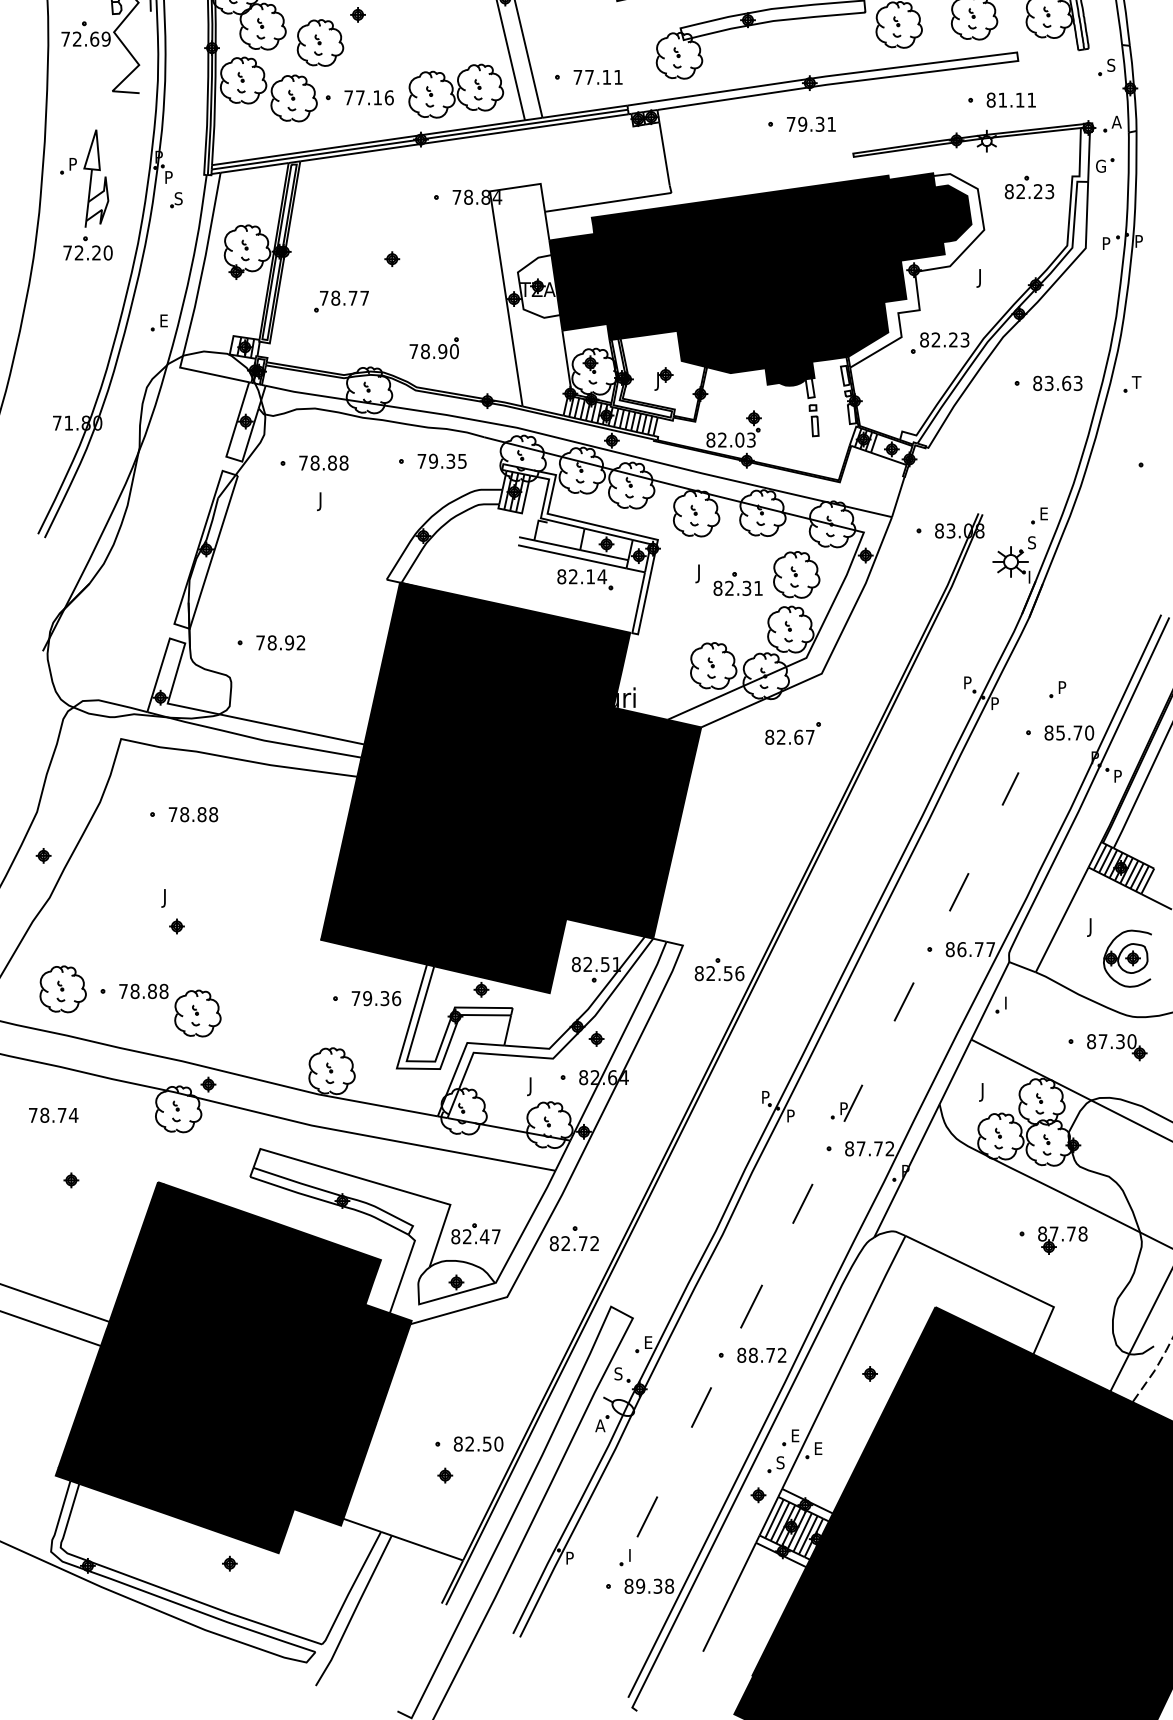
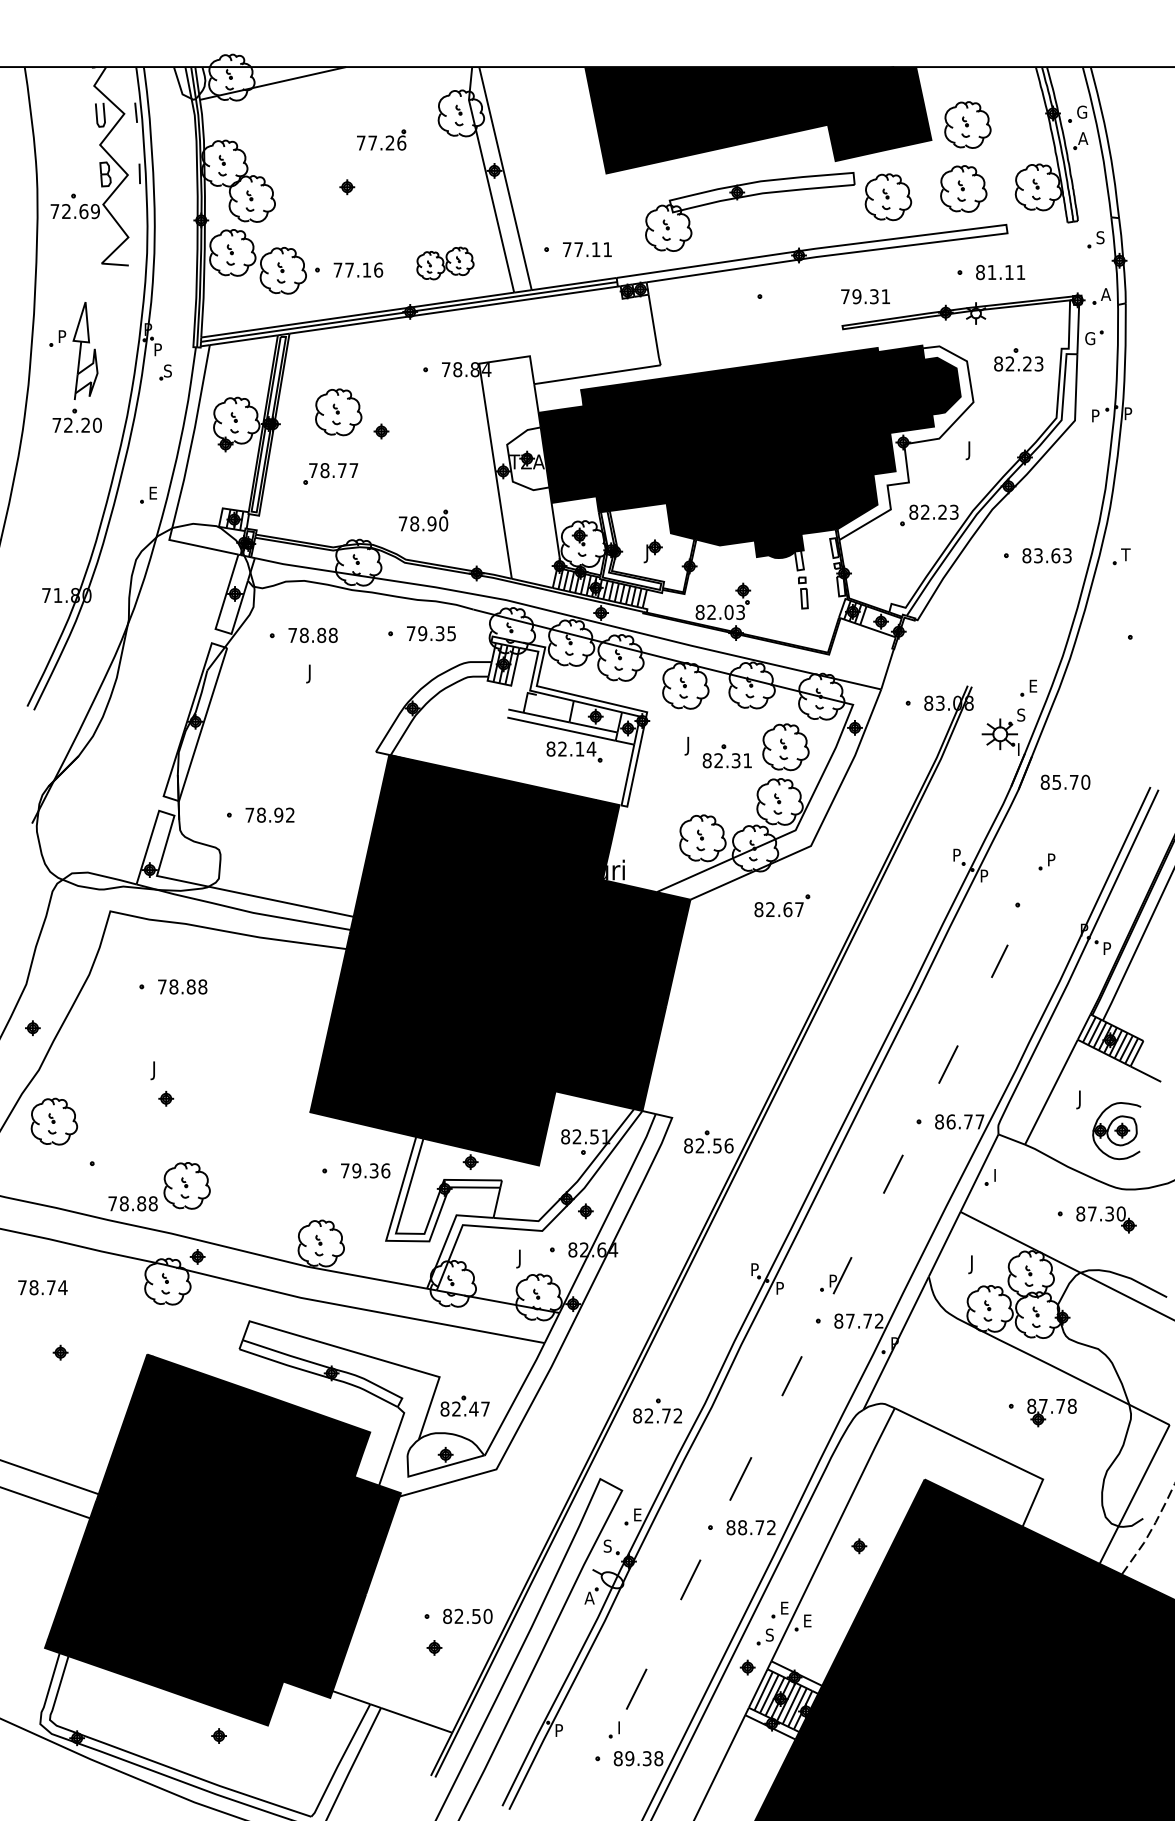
part: (320, 43) -> (338, 412), moved
part: (456, 91) -> (445, 263), size x0.6
text: (811, 124) -> (865, 296), moved
text: (1069, 732) -> (1065, 781), moved
part: (63, 989) -> (54, 1121), moved
text: (143, 991) -> (132, 1203), moved
part: (574, 1238) -> (657, 1410), moved

